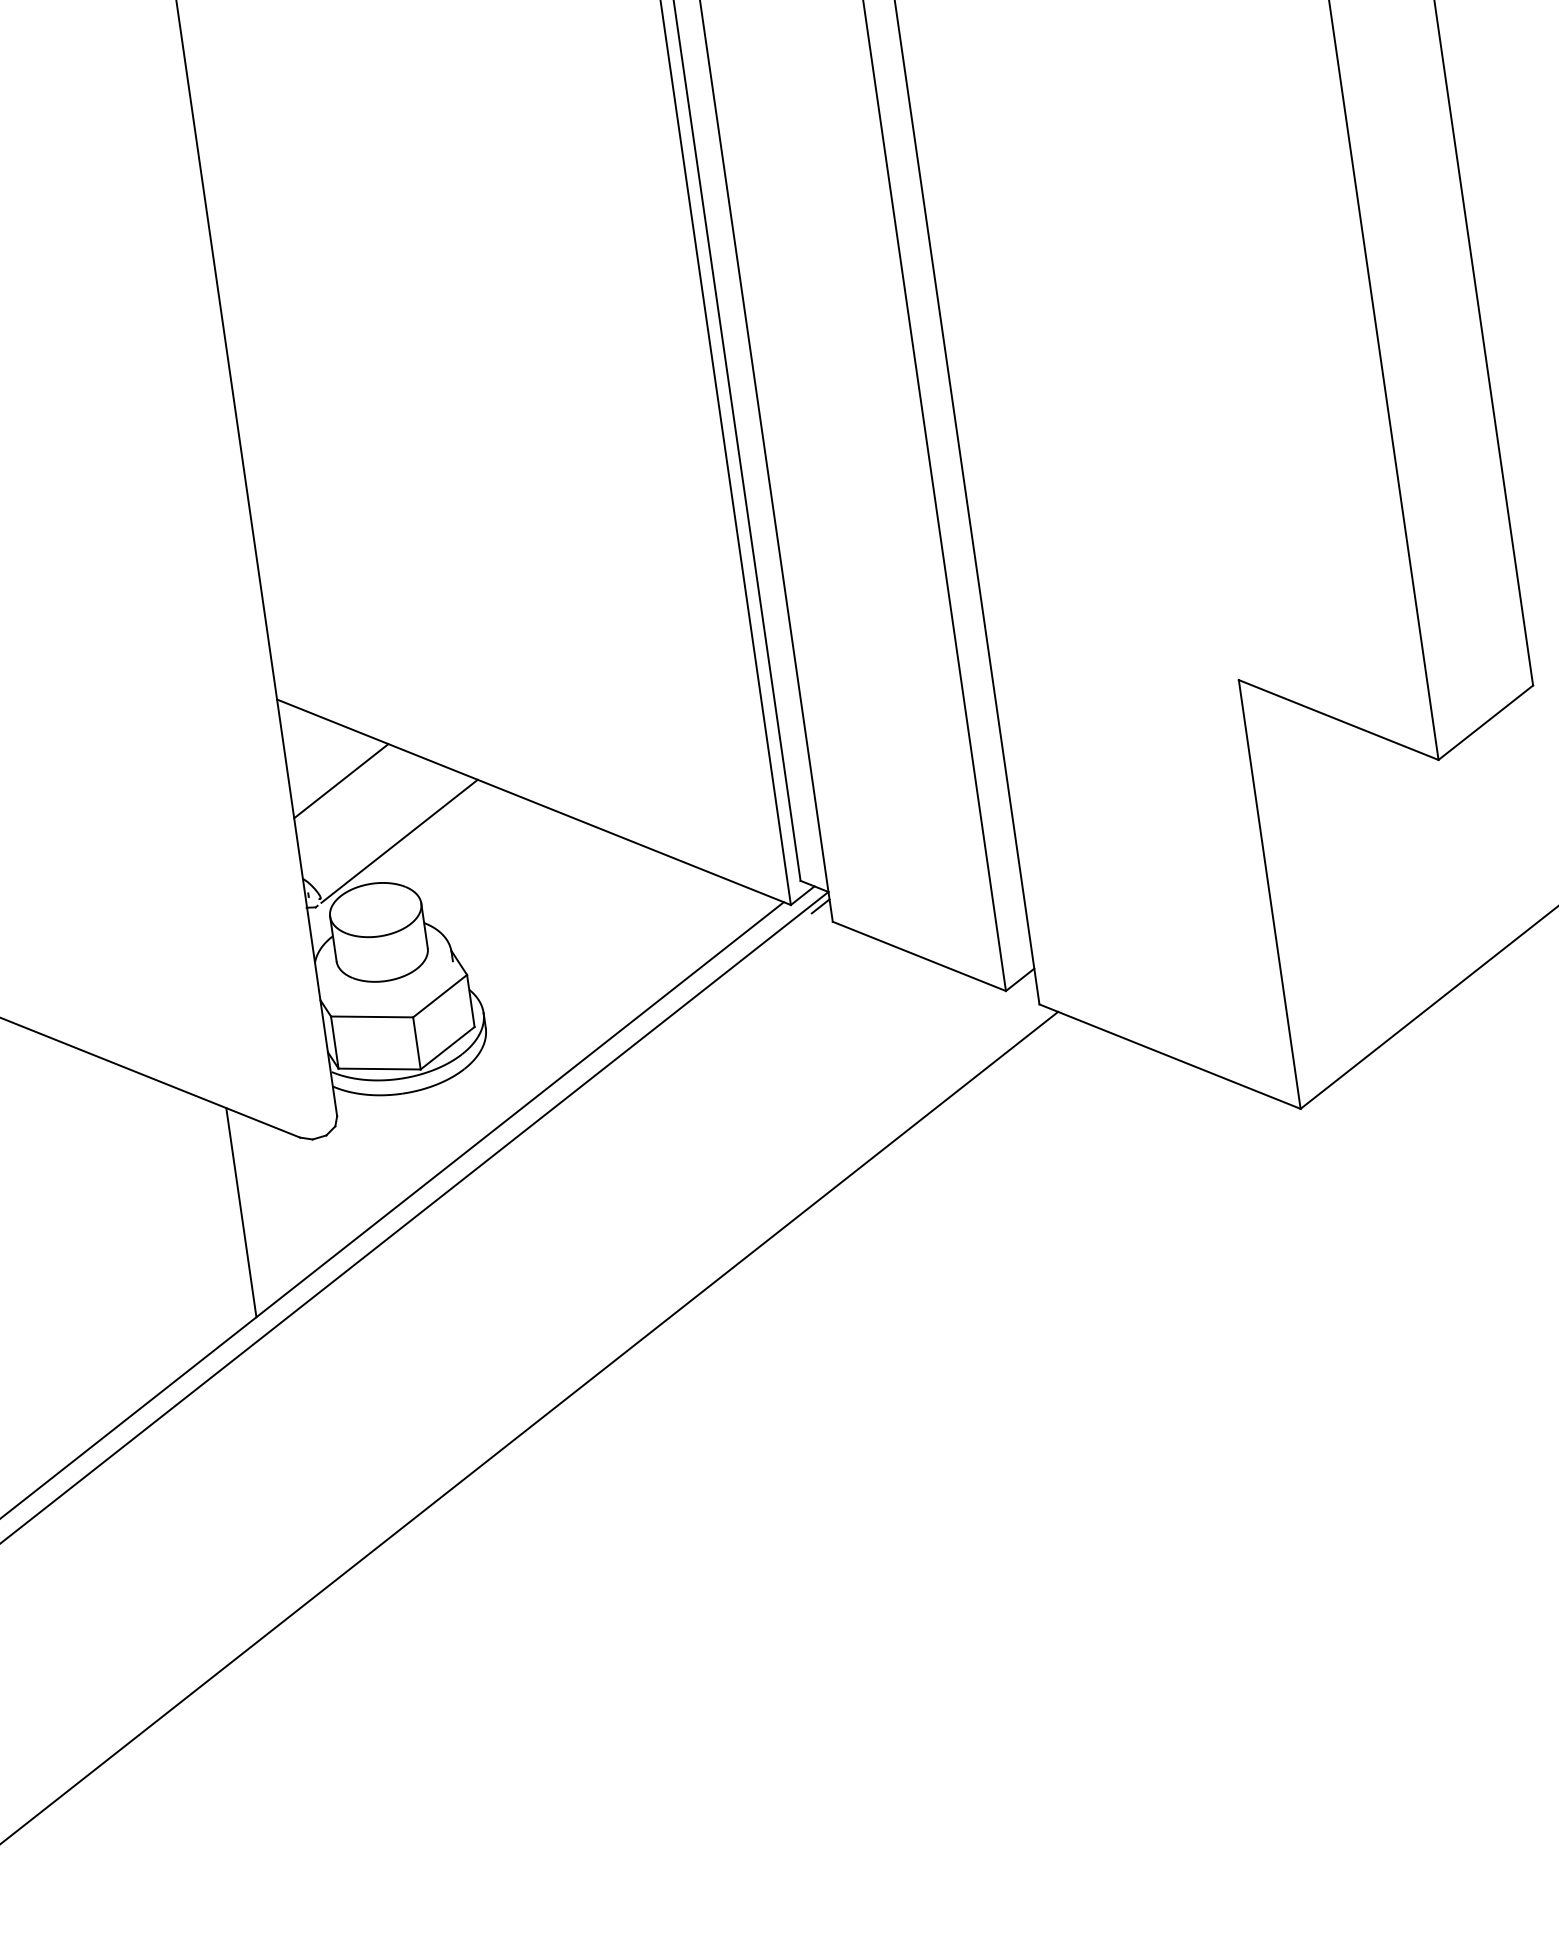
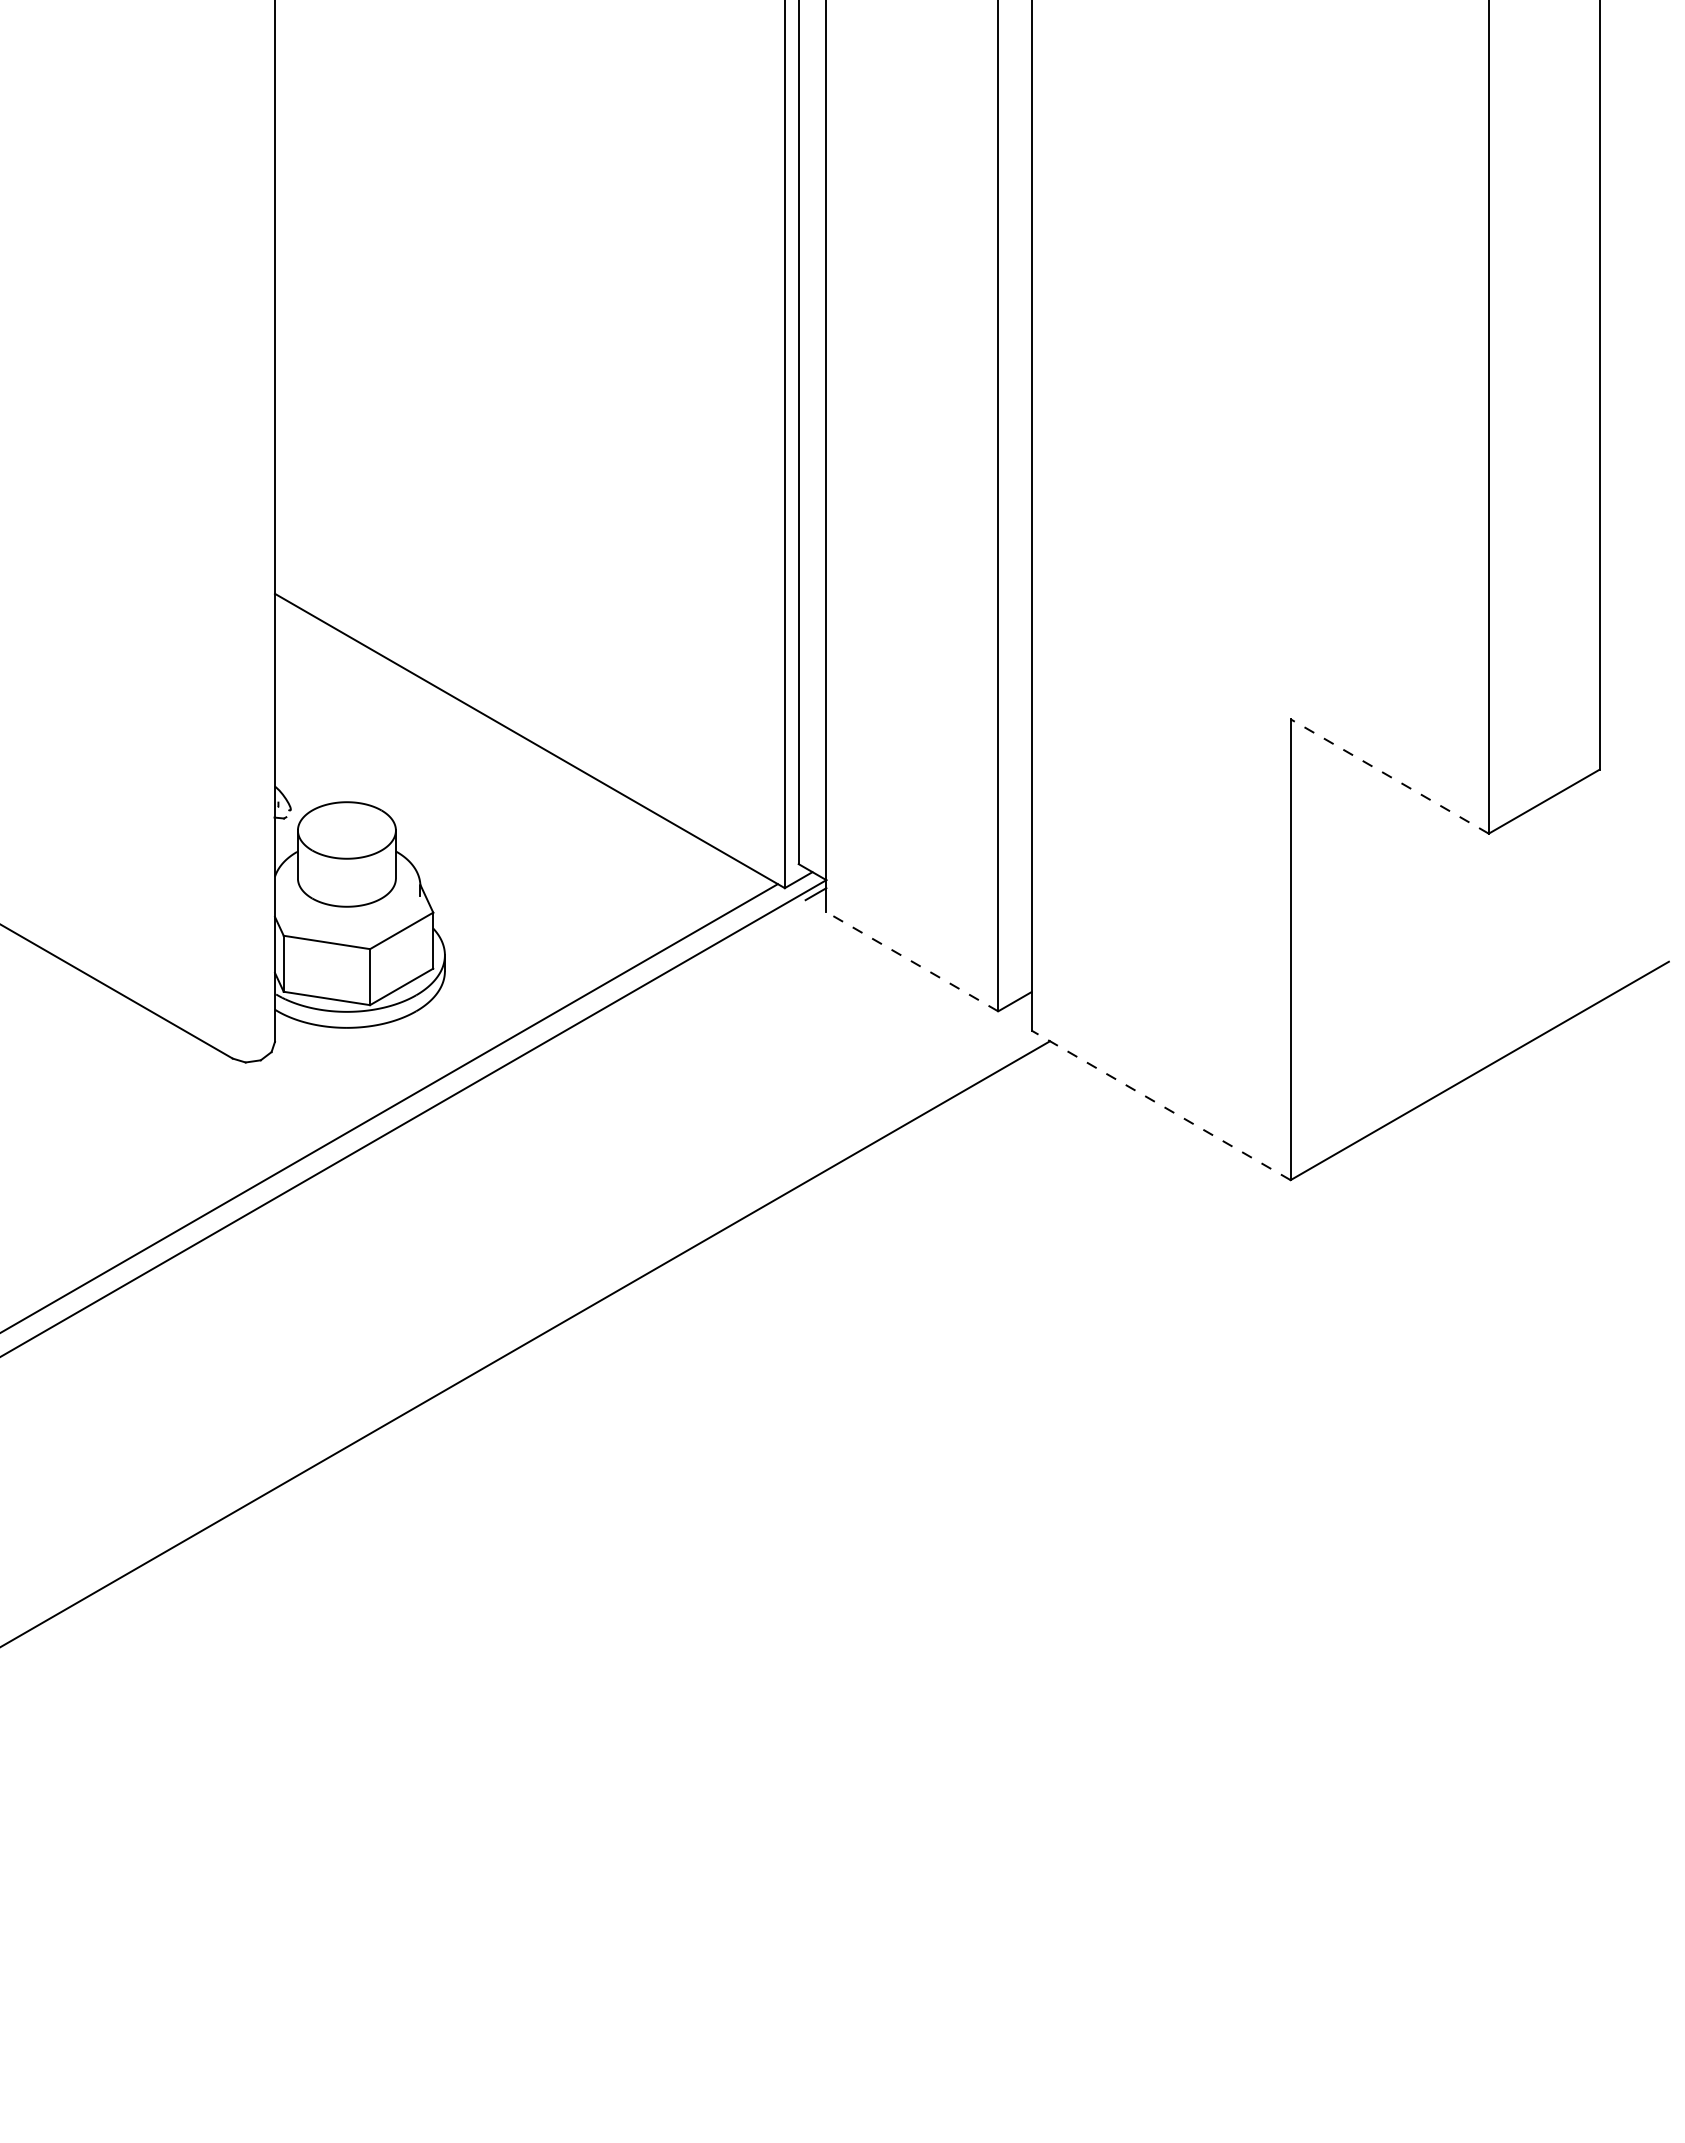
line: (1338, 720) -> (1389, 776), solid -> dashed
line: (341, 781) -> (330, 689), removed
line: (399, 841) -> (382, 761), removed
line: (918, 956) -> (911, 961), solid -> dashed
line: (1170, 1056) -> (1161, 1105), solid -> dashed
line: (241, 1212) -> (159, 1128), removed

